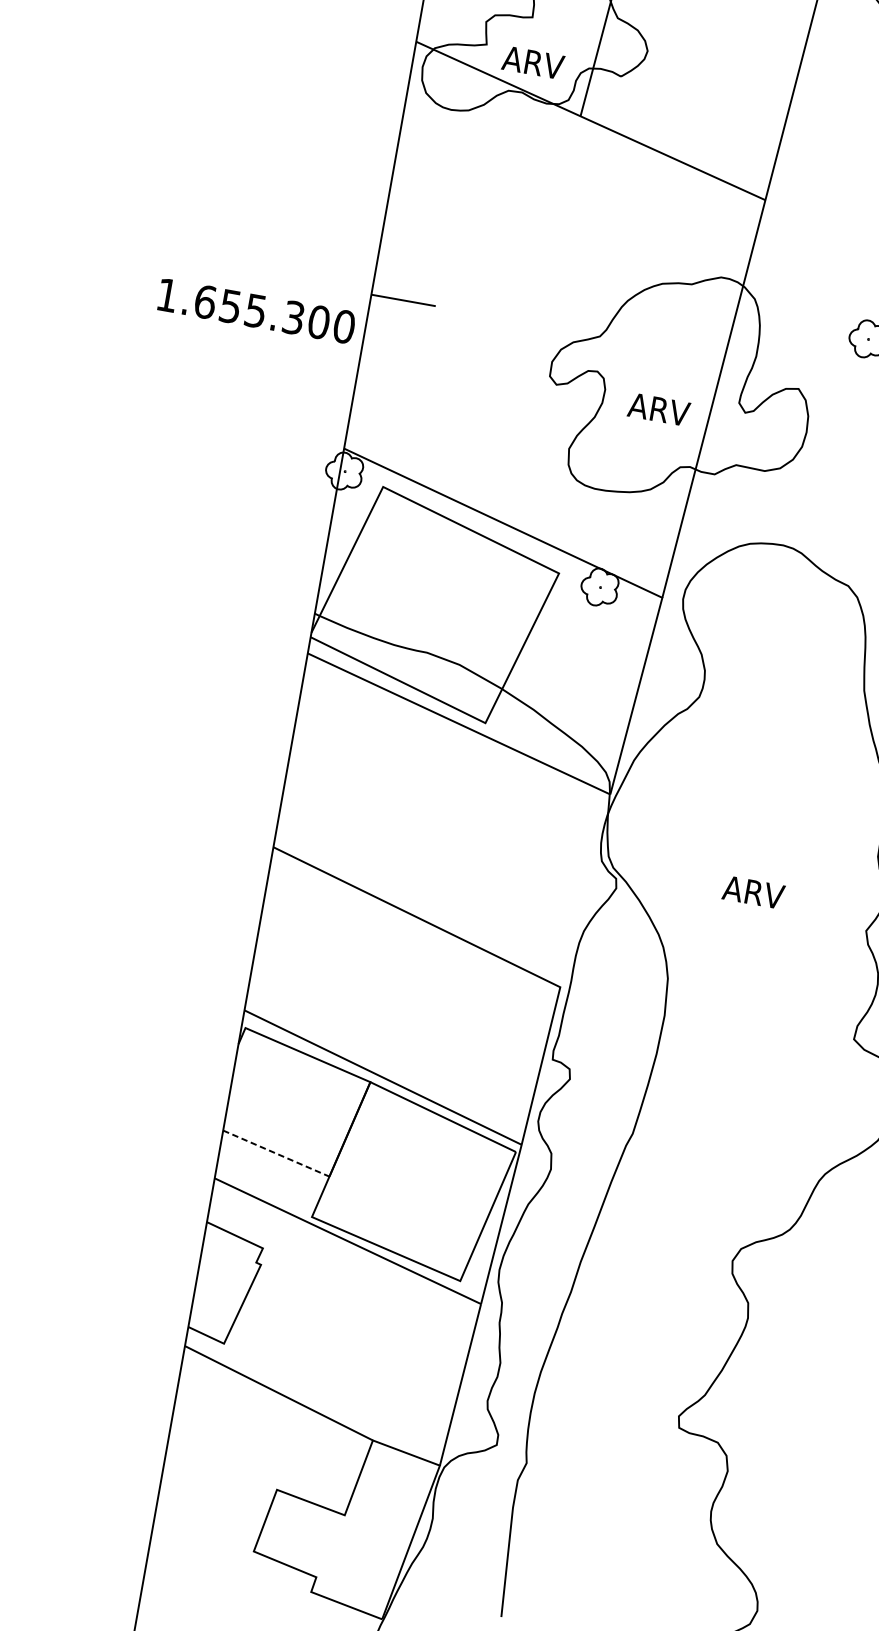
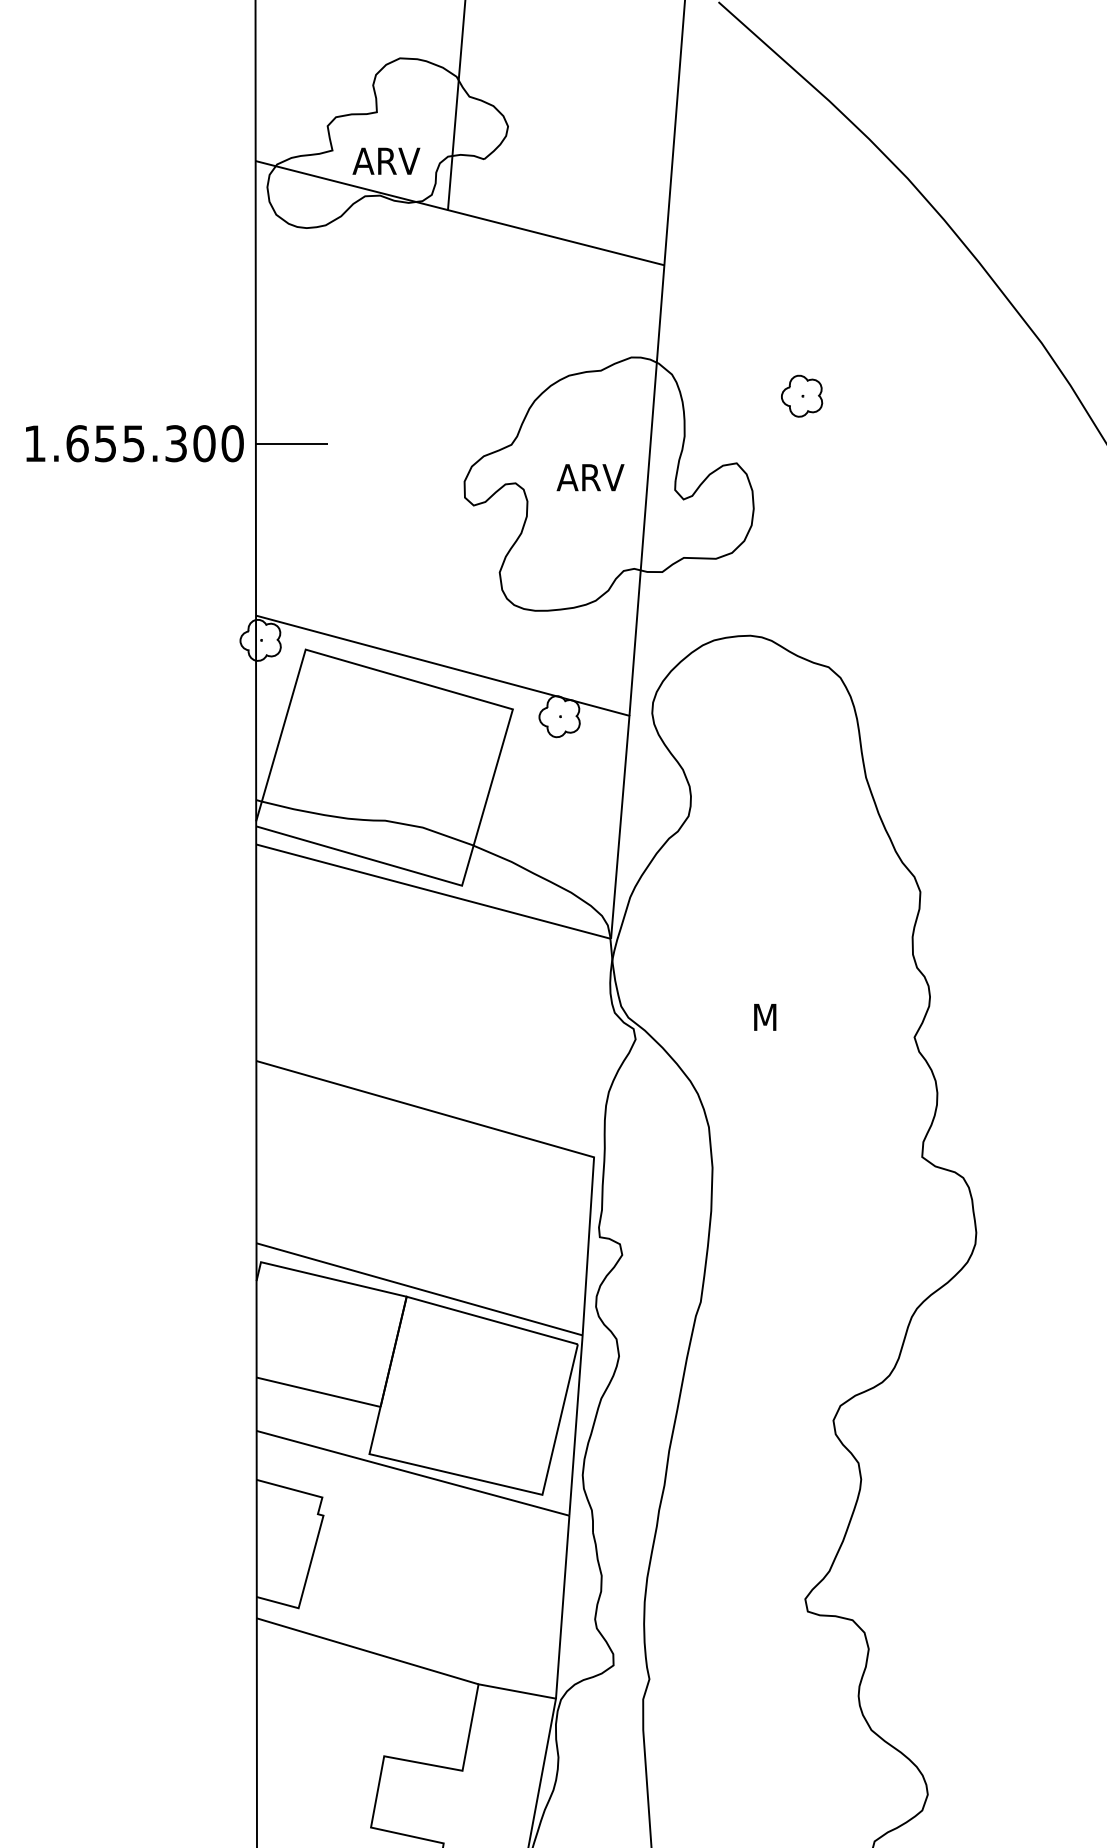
text: (256, 310) -> (134, 443), moved
text: (658, 409) -> (590, 477), moved
text: (753, 891) -> (784, 1016), ARV -> M
line: (276, 1153) -> (318, 1392), dashed -> solid

